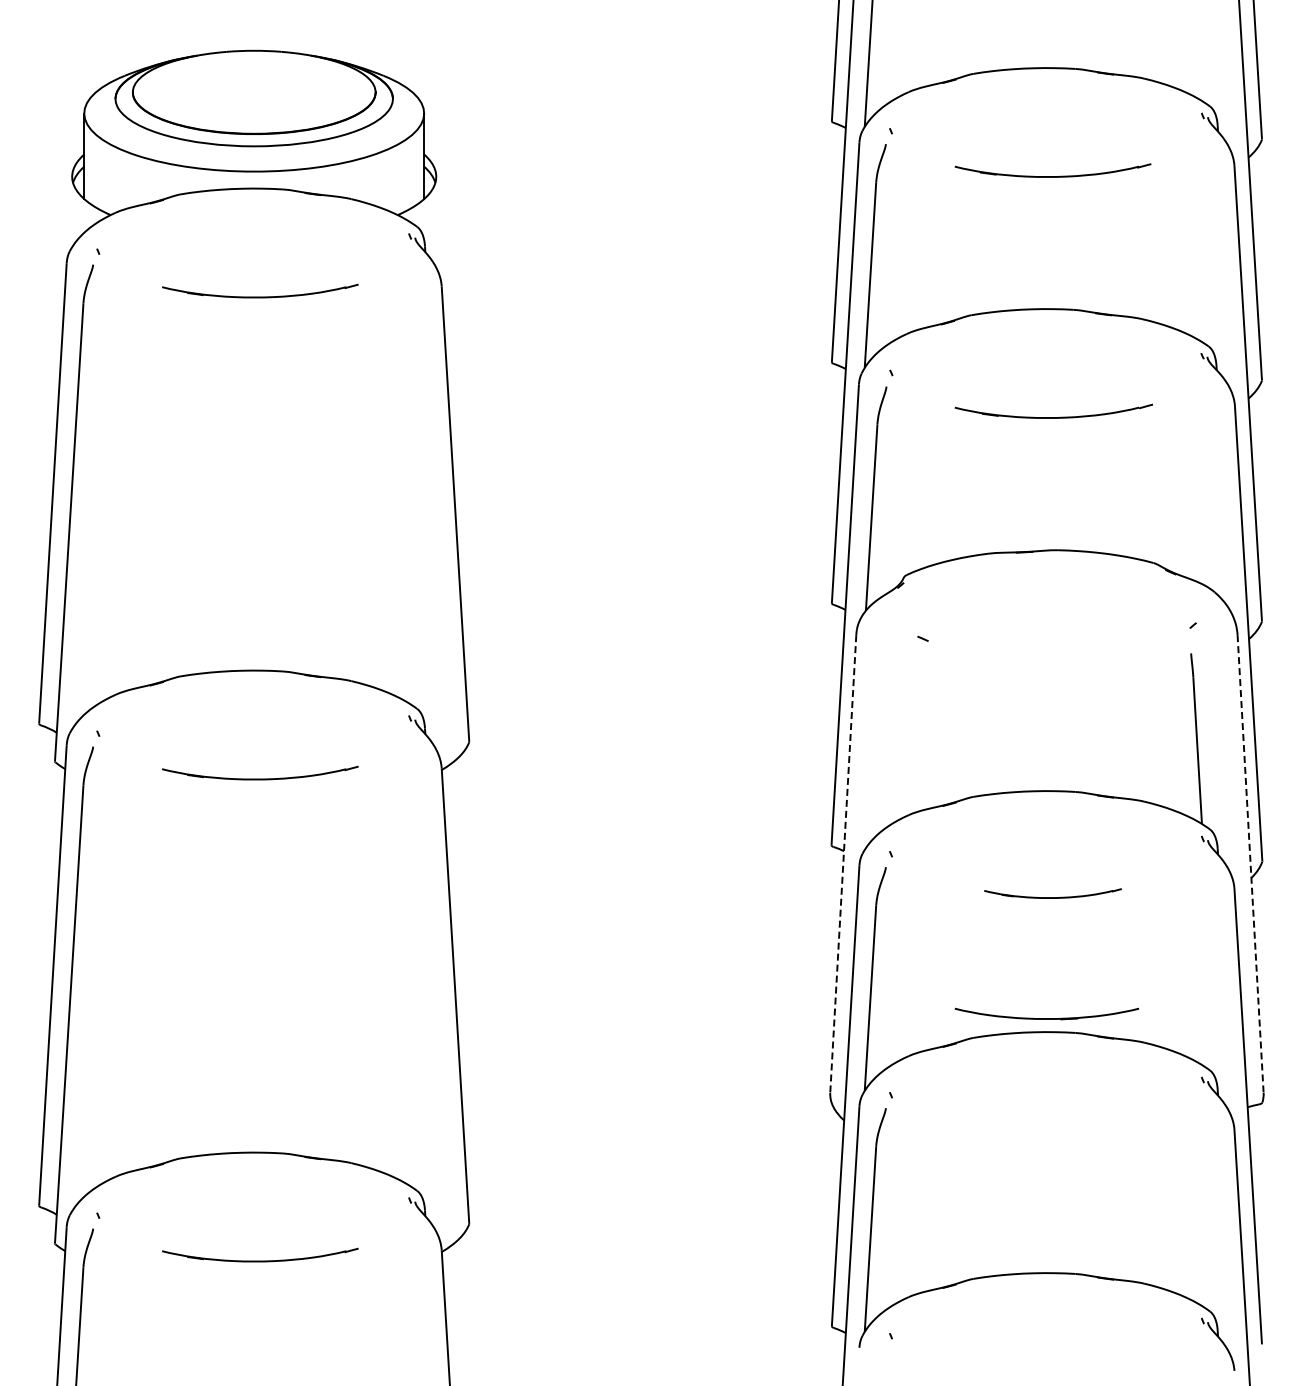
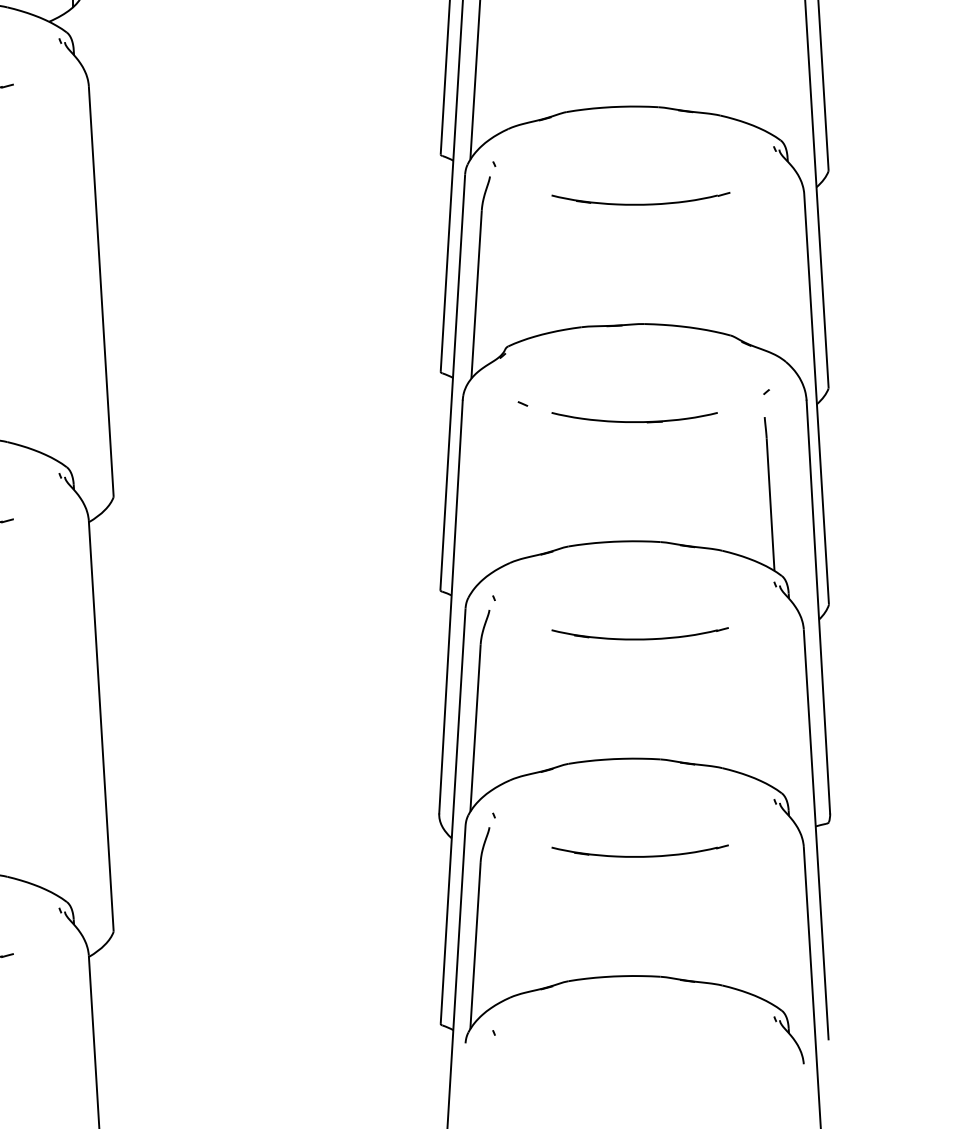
line: (843, 864) -> (451, 607), dashed -> solid
line: (1250, 864) -> (818, 607), dashed -> solid
part: (1052, 893) -> (639, 633), size x1.43
part: (1046, 1013) -> (634, 417), moved
part: (1052, 1134) -> (639, 851), added

